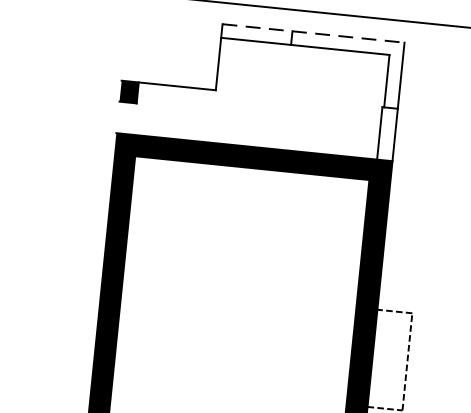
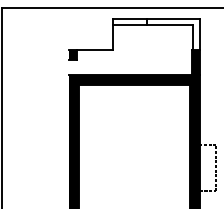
line: (315, 33) -> (157, 18), dashed -> solid
fill: (386, 132) -> (195, 61), added

